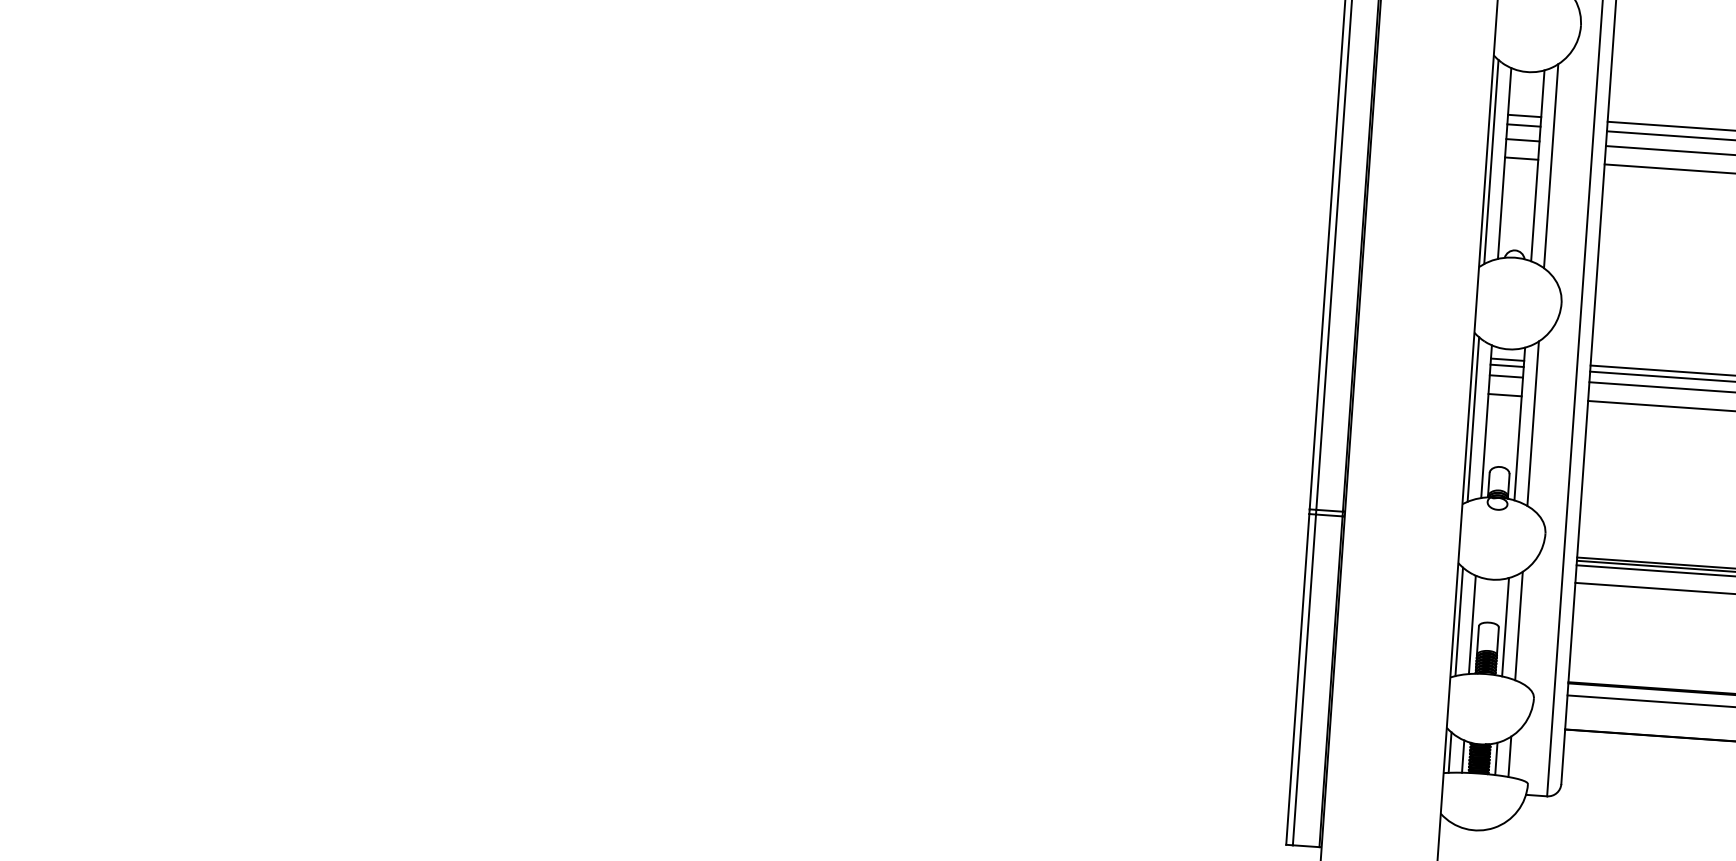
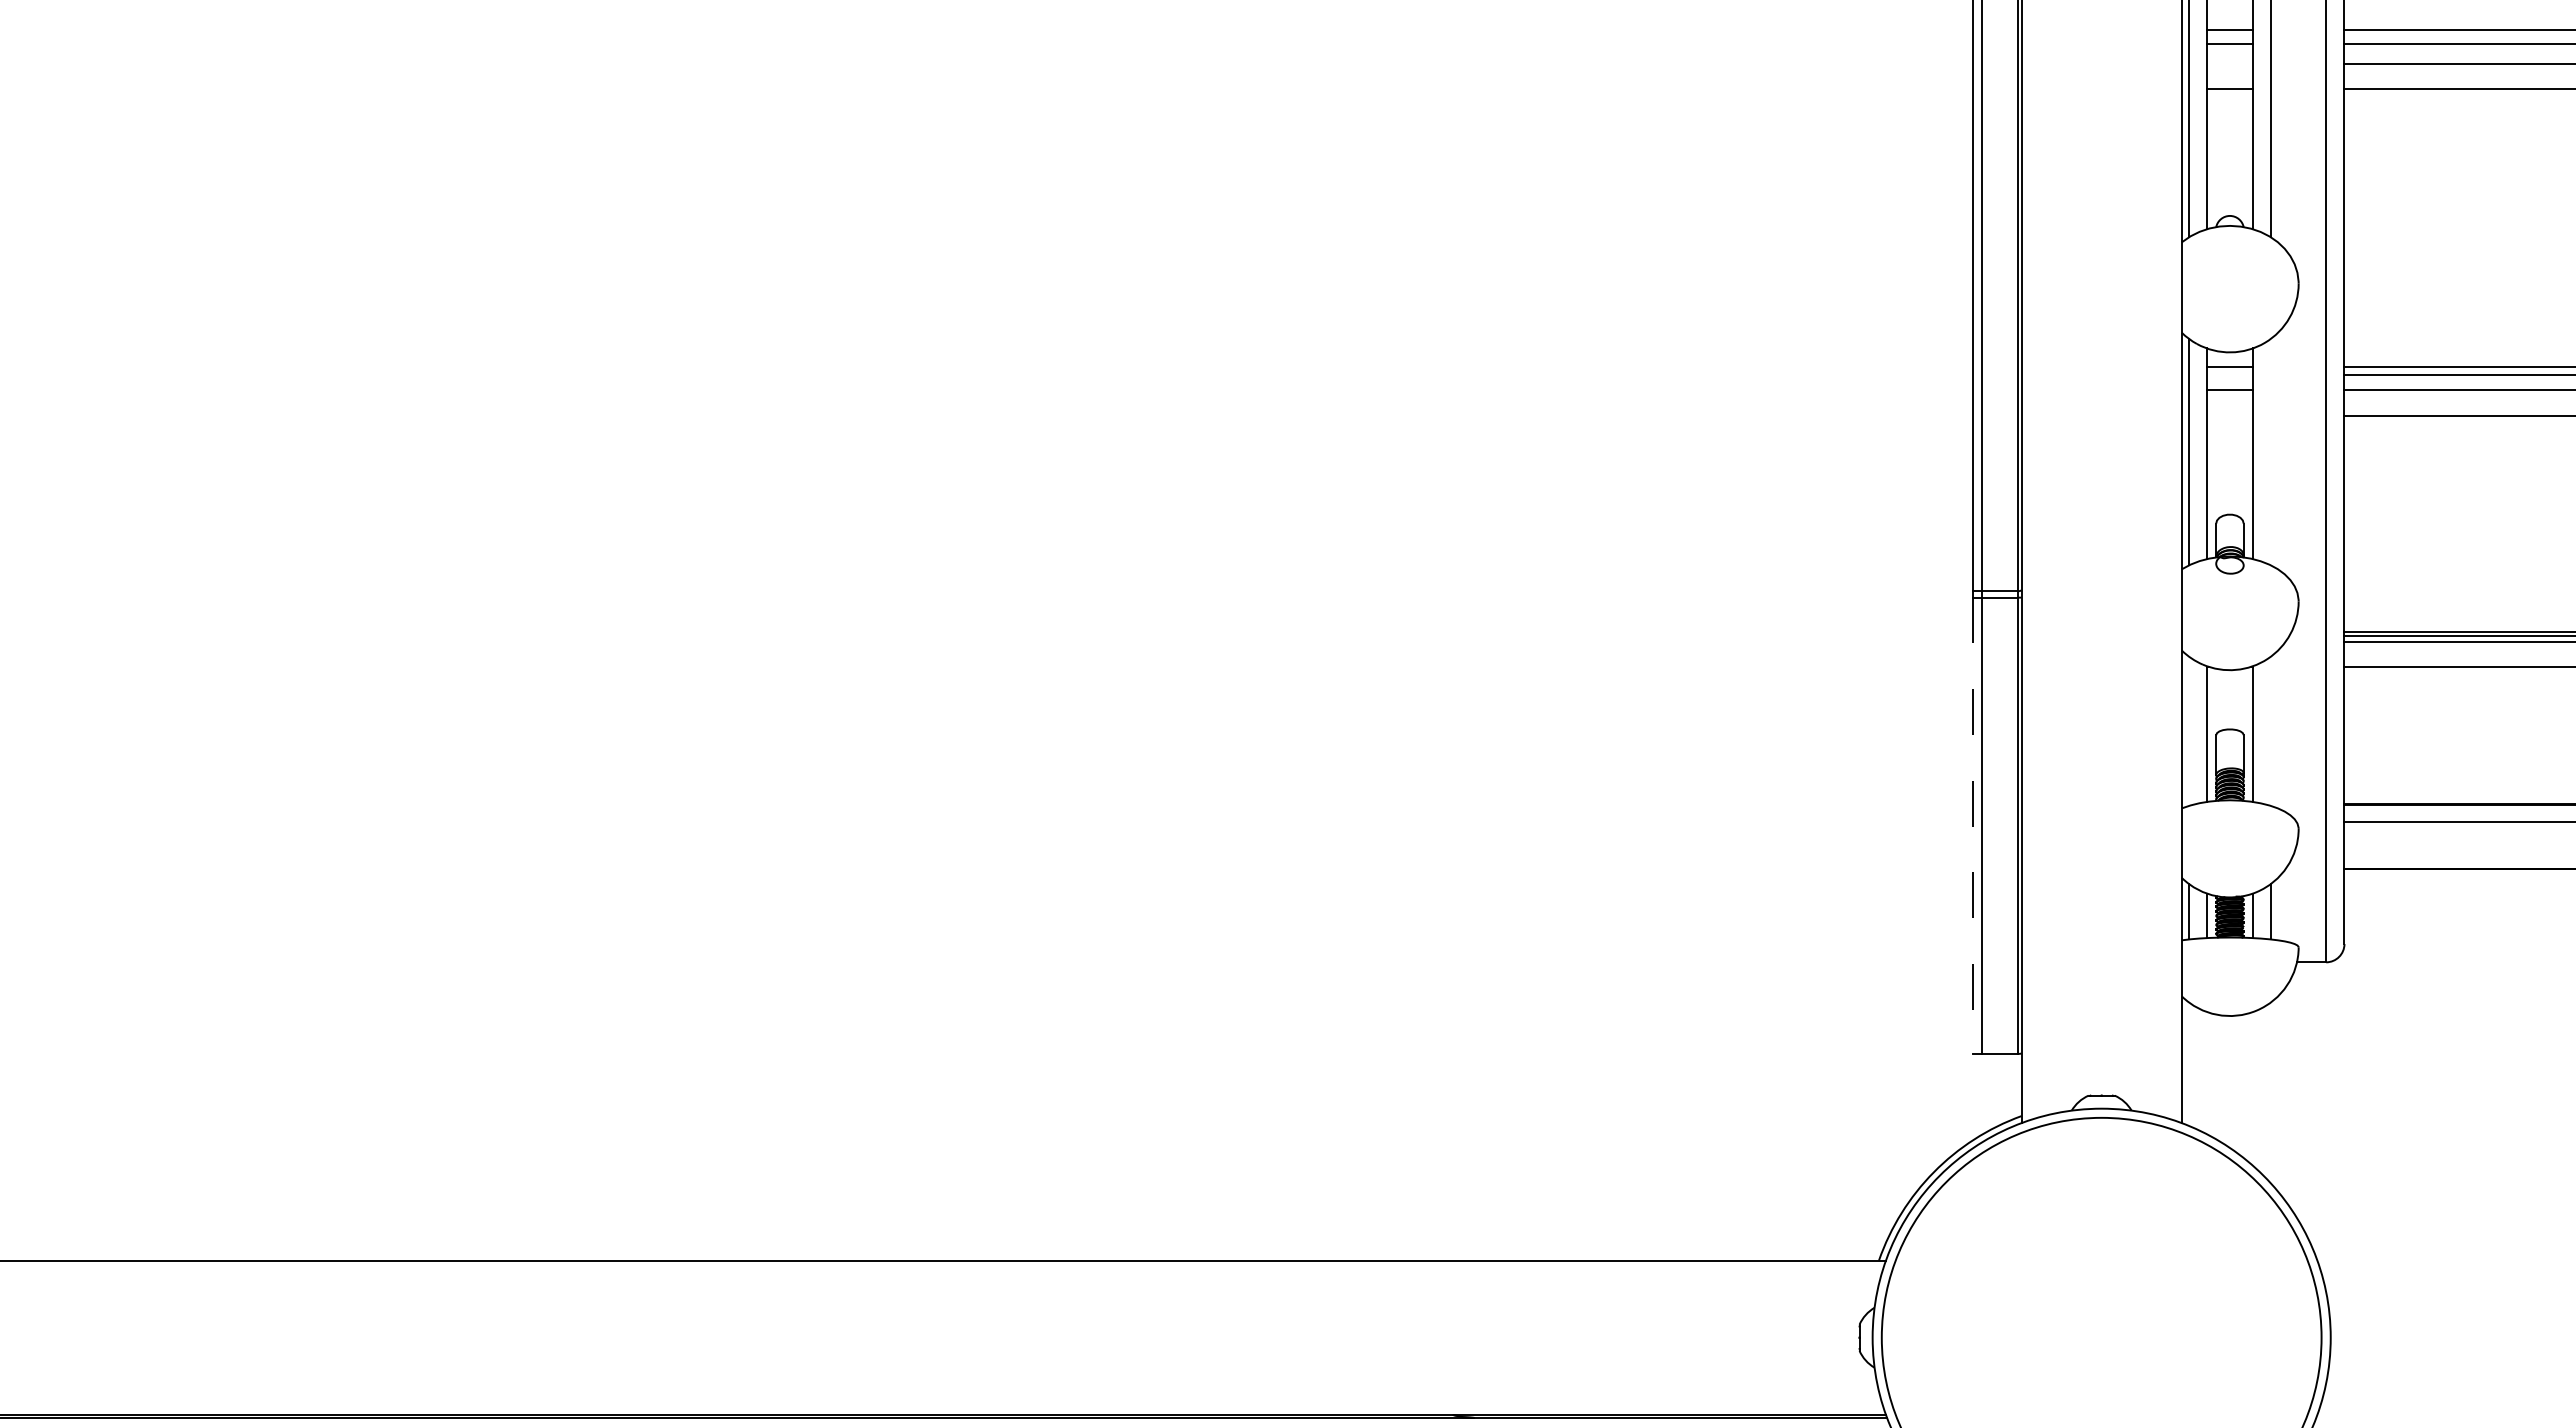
line: (1522, 139) -> (2229, 63), removed
line: (1506, 366) -> (2229, 375), removed
line: (1504, 395) -> (2229, 415), removed
line: (1533, 423) -> (2271, 451), removed
line: (1459, 622) -> (2188, 731), removed
line: (1519, 626) -> (2271, 731), removed
line: (1297, 679) -> (1972, 826), solid -> dashed

